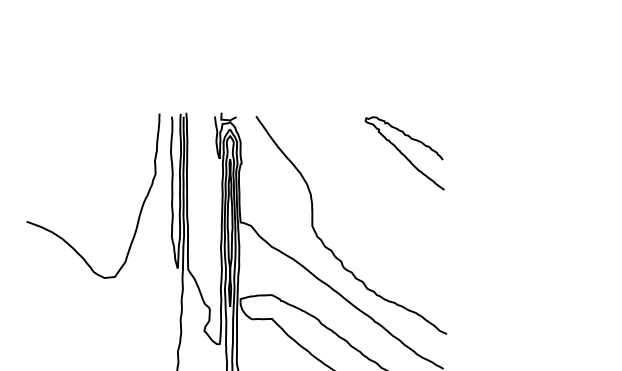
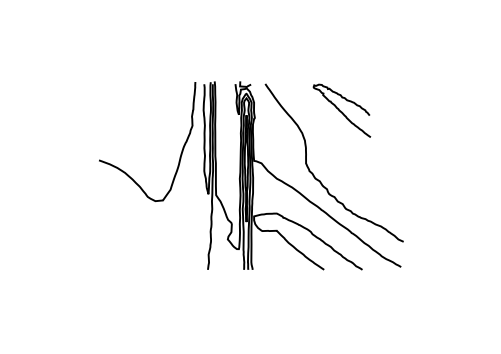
curve: (402, 152) -> (340, 110), moved

